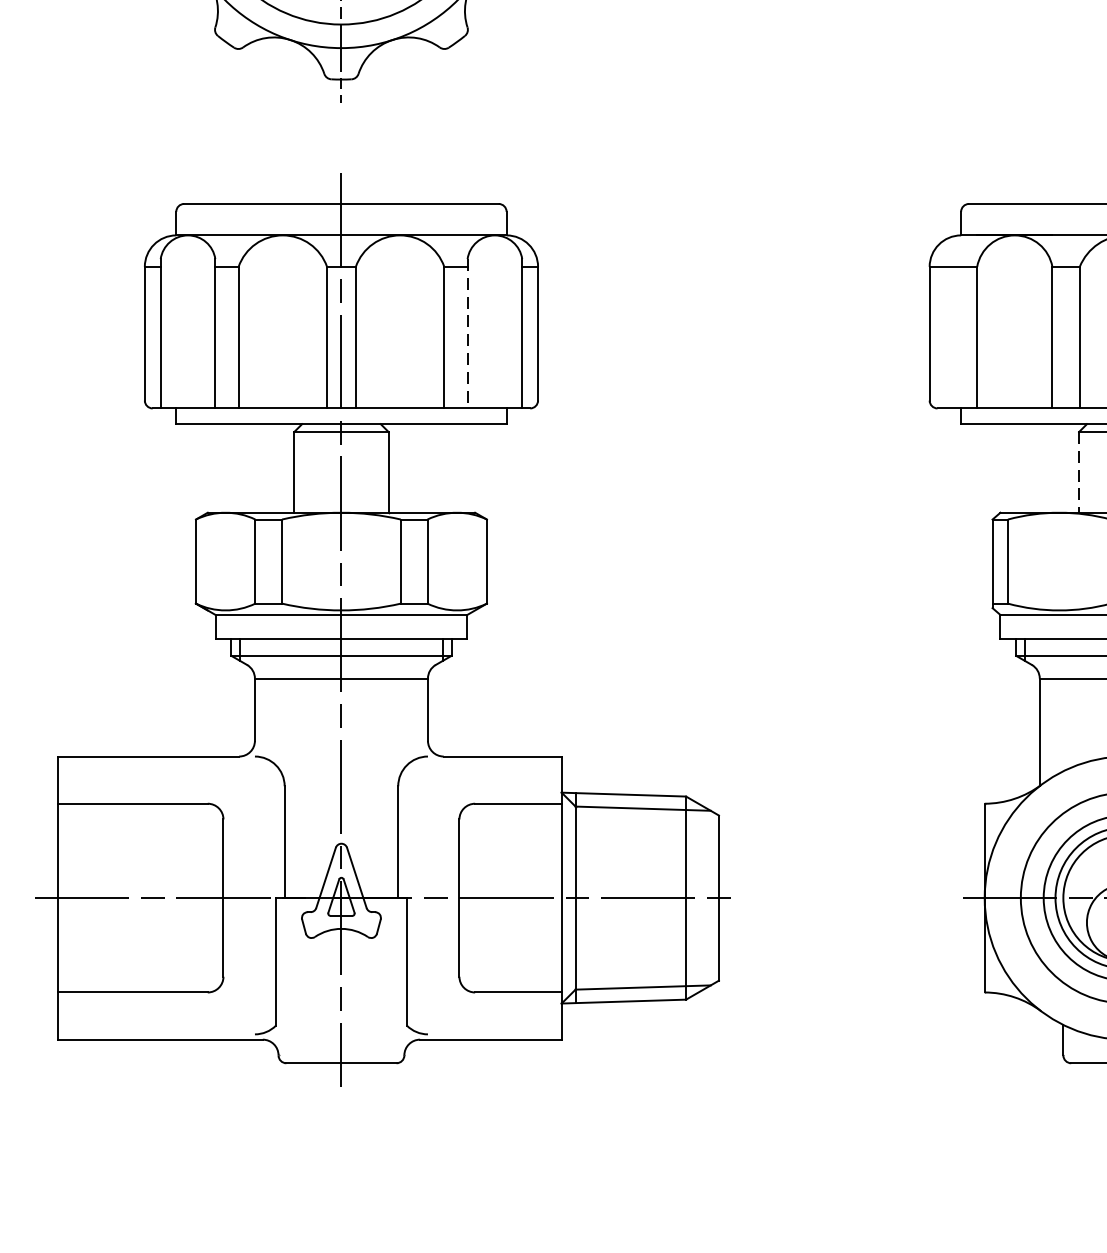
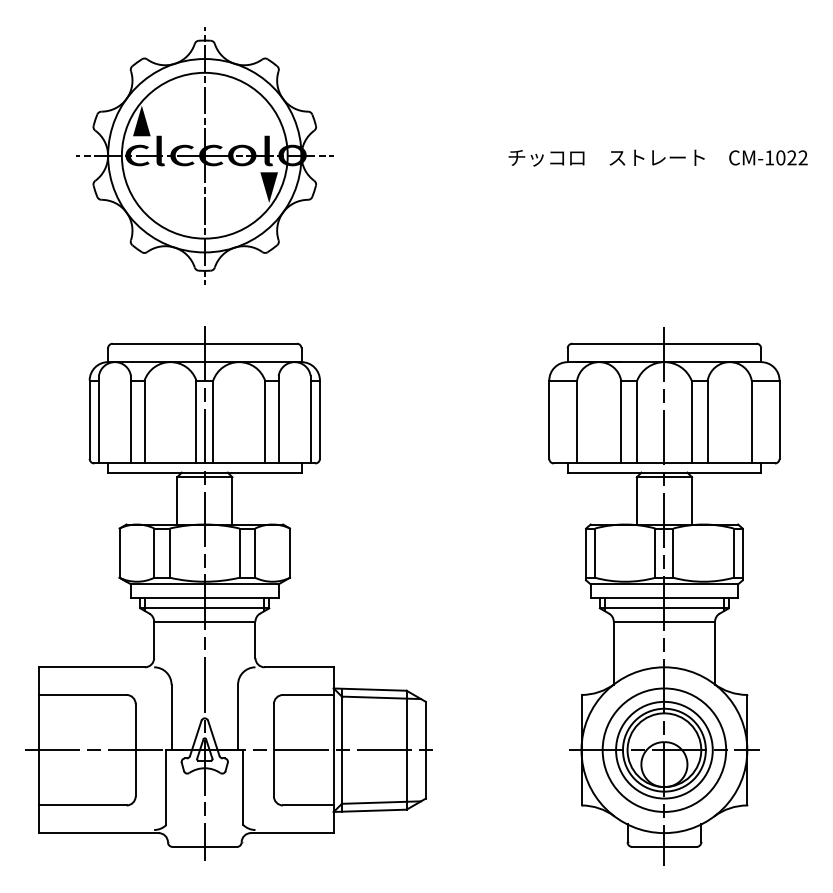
line: (467, 333) -> (278, 419), dashed -> solid
line: (1078, 471) -> (636, 500), dashed -> solid

